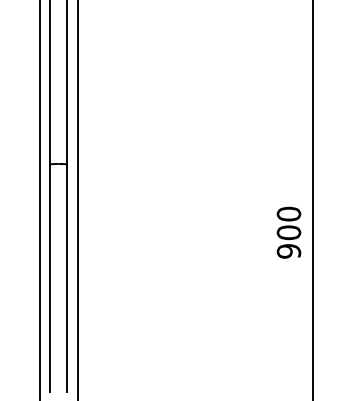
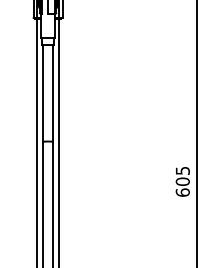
text: (288, 232) -> (182, 181), 900 -> 605

